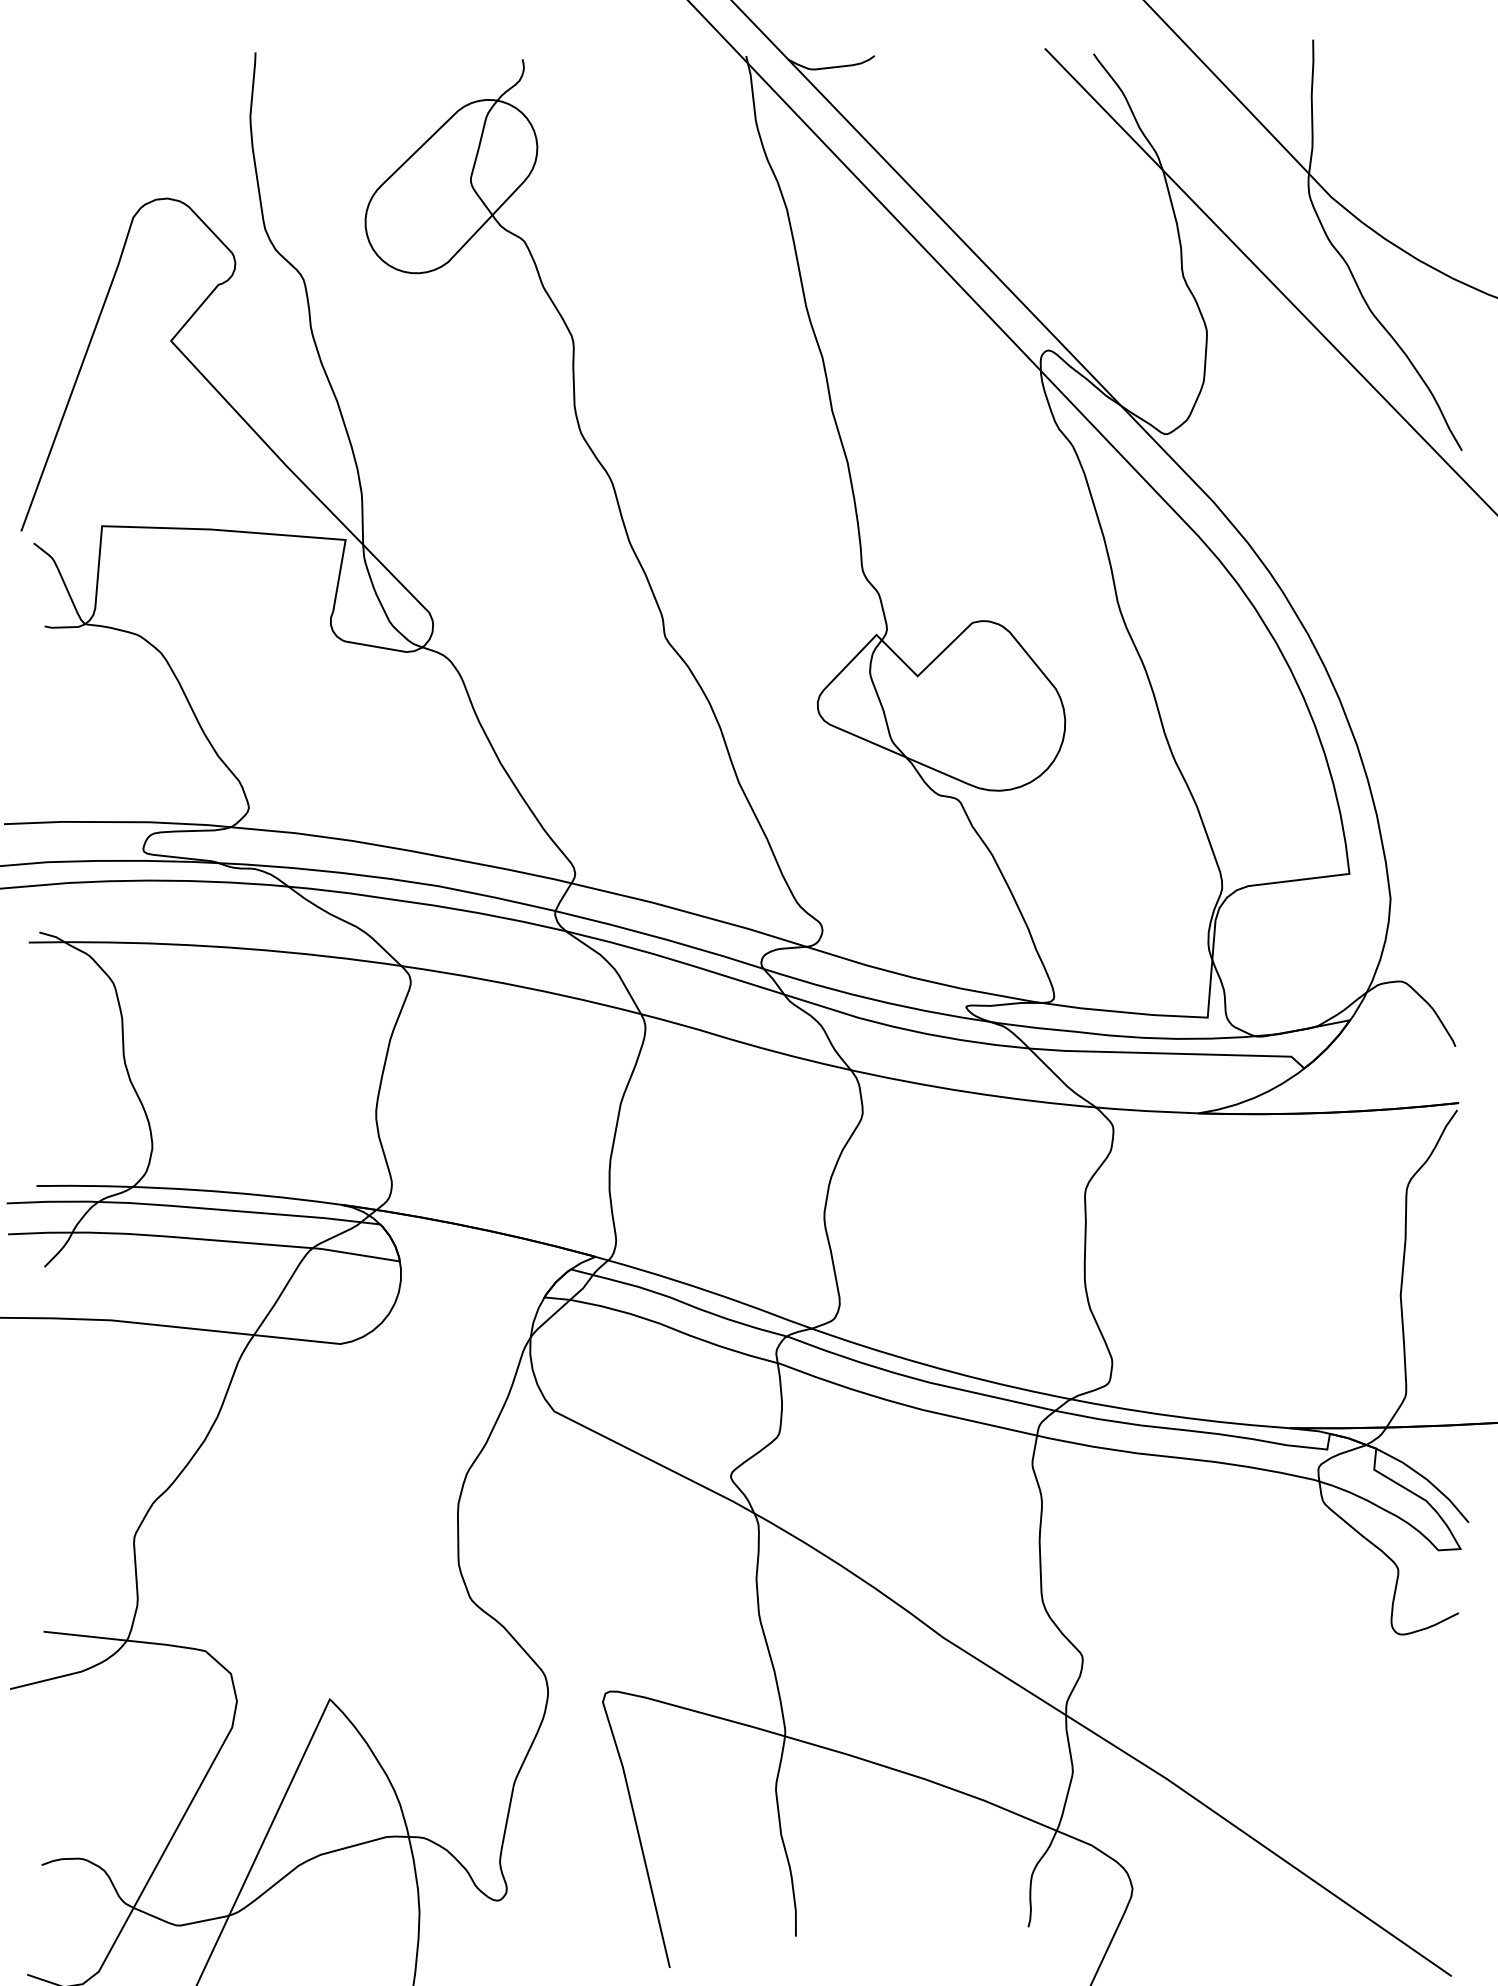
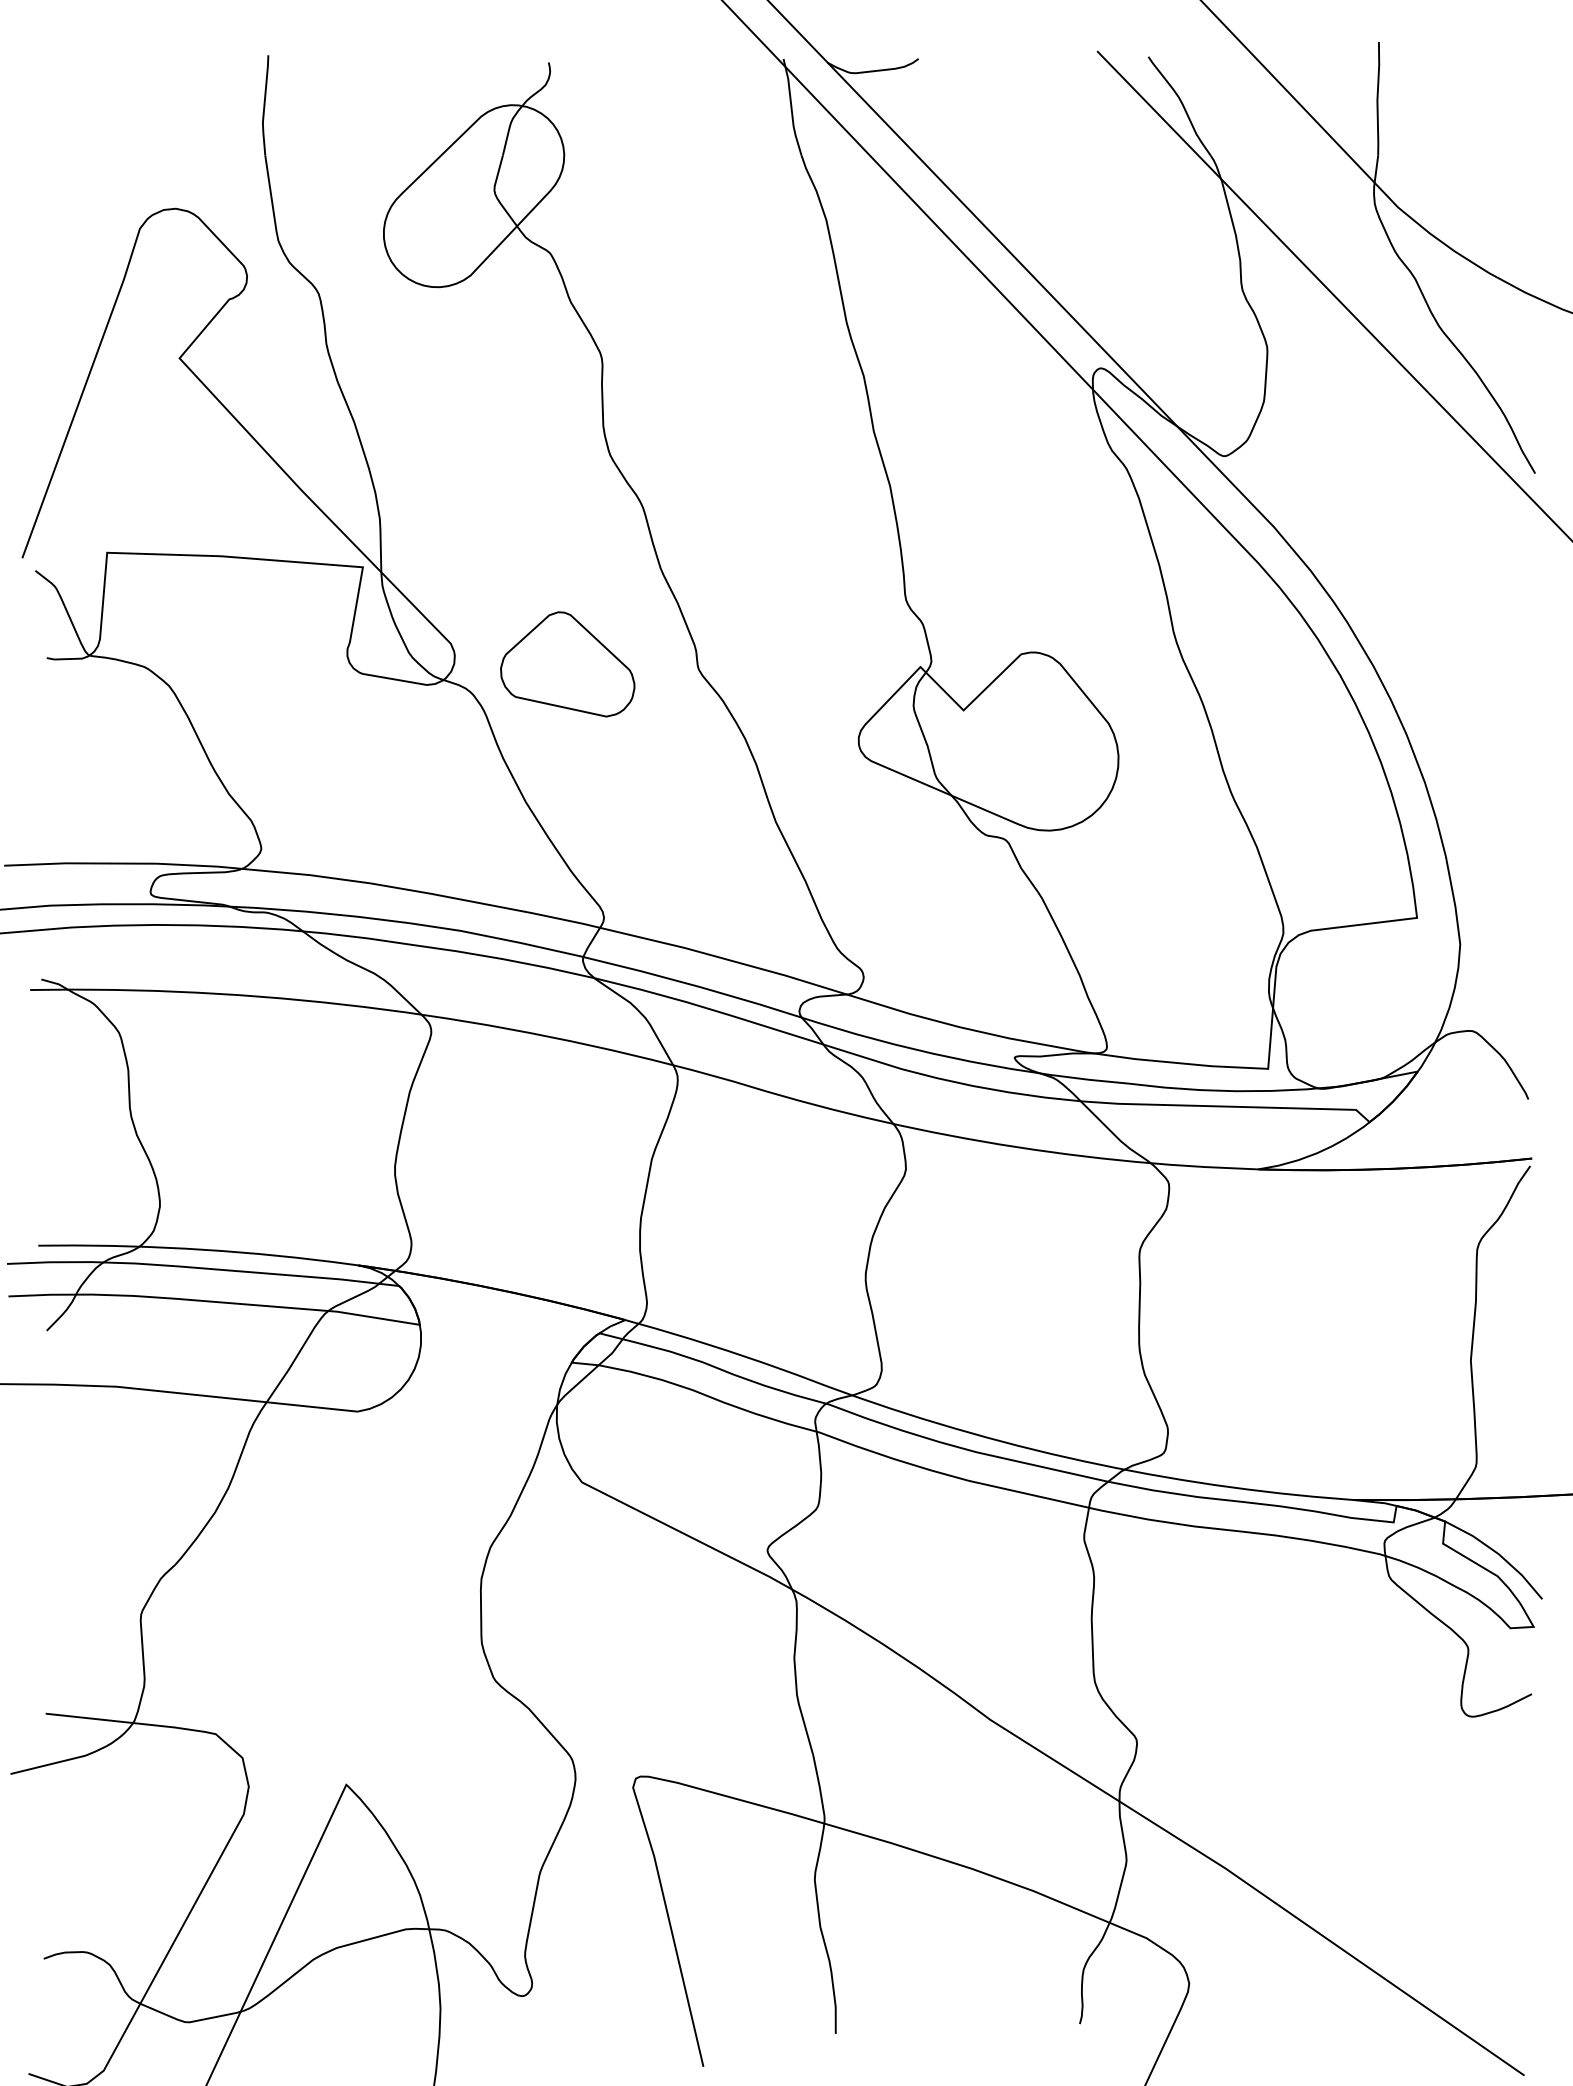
part: (540, 632) -> (567, 664), added

